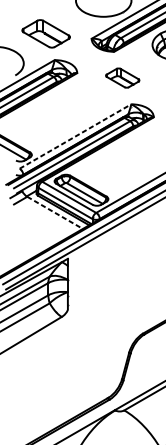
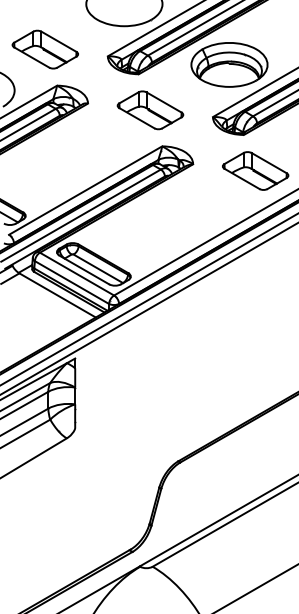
part: (122, 78) -> (150, 110), size x1.43
line: (76, 136) -> (86, 190), dashed -> solid
line: (55, 212) -> (58, 295), dashed -> solid

